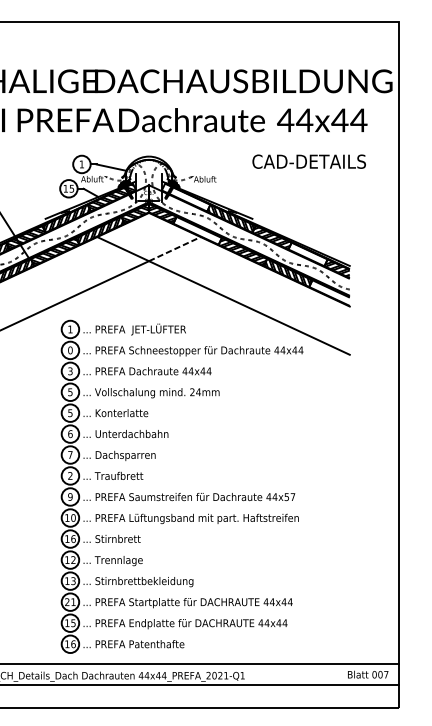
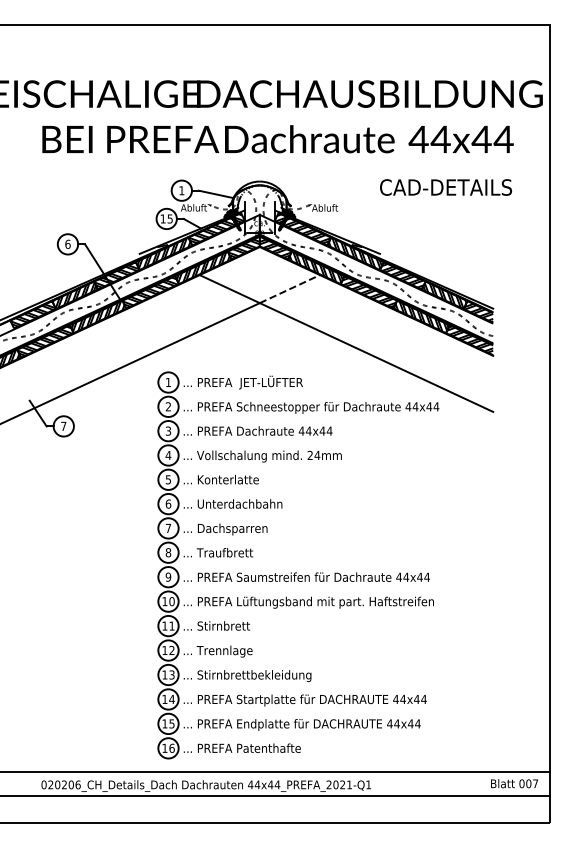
hatch: (185, 196) -> (302, 228), added
hatch: (196, 230) -> (315, 267), added
hatch: (307, 254) -> (444, 295), added
hatch: (330, 292) -> (470, 339), added
text: (70, 350) -> (168, 406), 0 -> 2
text: (70, 392) -> (168, 455), 5 -> 4
text: (70, 475) -> (168, 552), 2 -> 8
text: (289, 496) -> (423, 576), 44x57 -> 44x44
text: (73, 538) -> (171, 625), 16 -> 11
text: (70, 601) -> (168, 698), 21 -> 14

